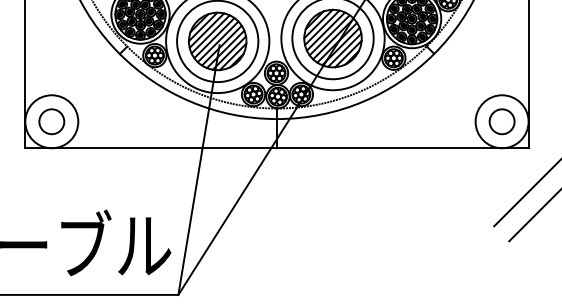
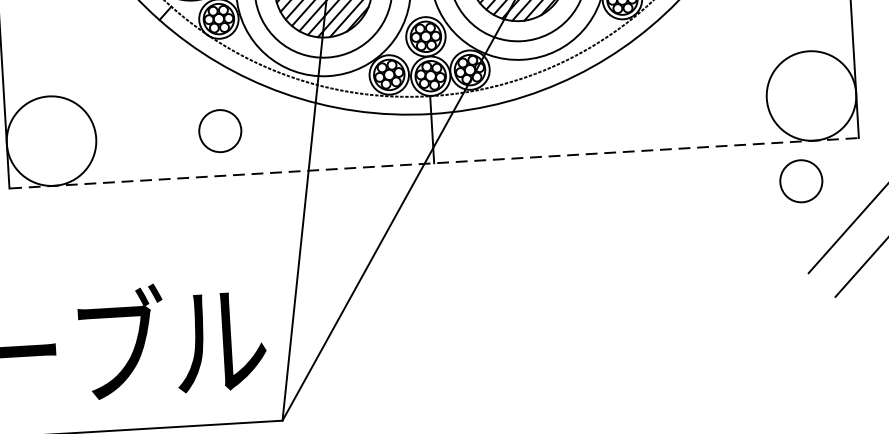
circle: (51, 121) -> (219, 130), moved
circle: (501, 121) -> (800, 180), moved
line: (277, 148) -> (435, 163), solid -> dashed

